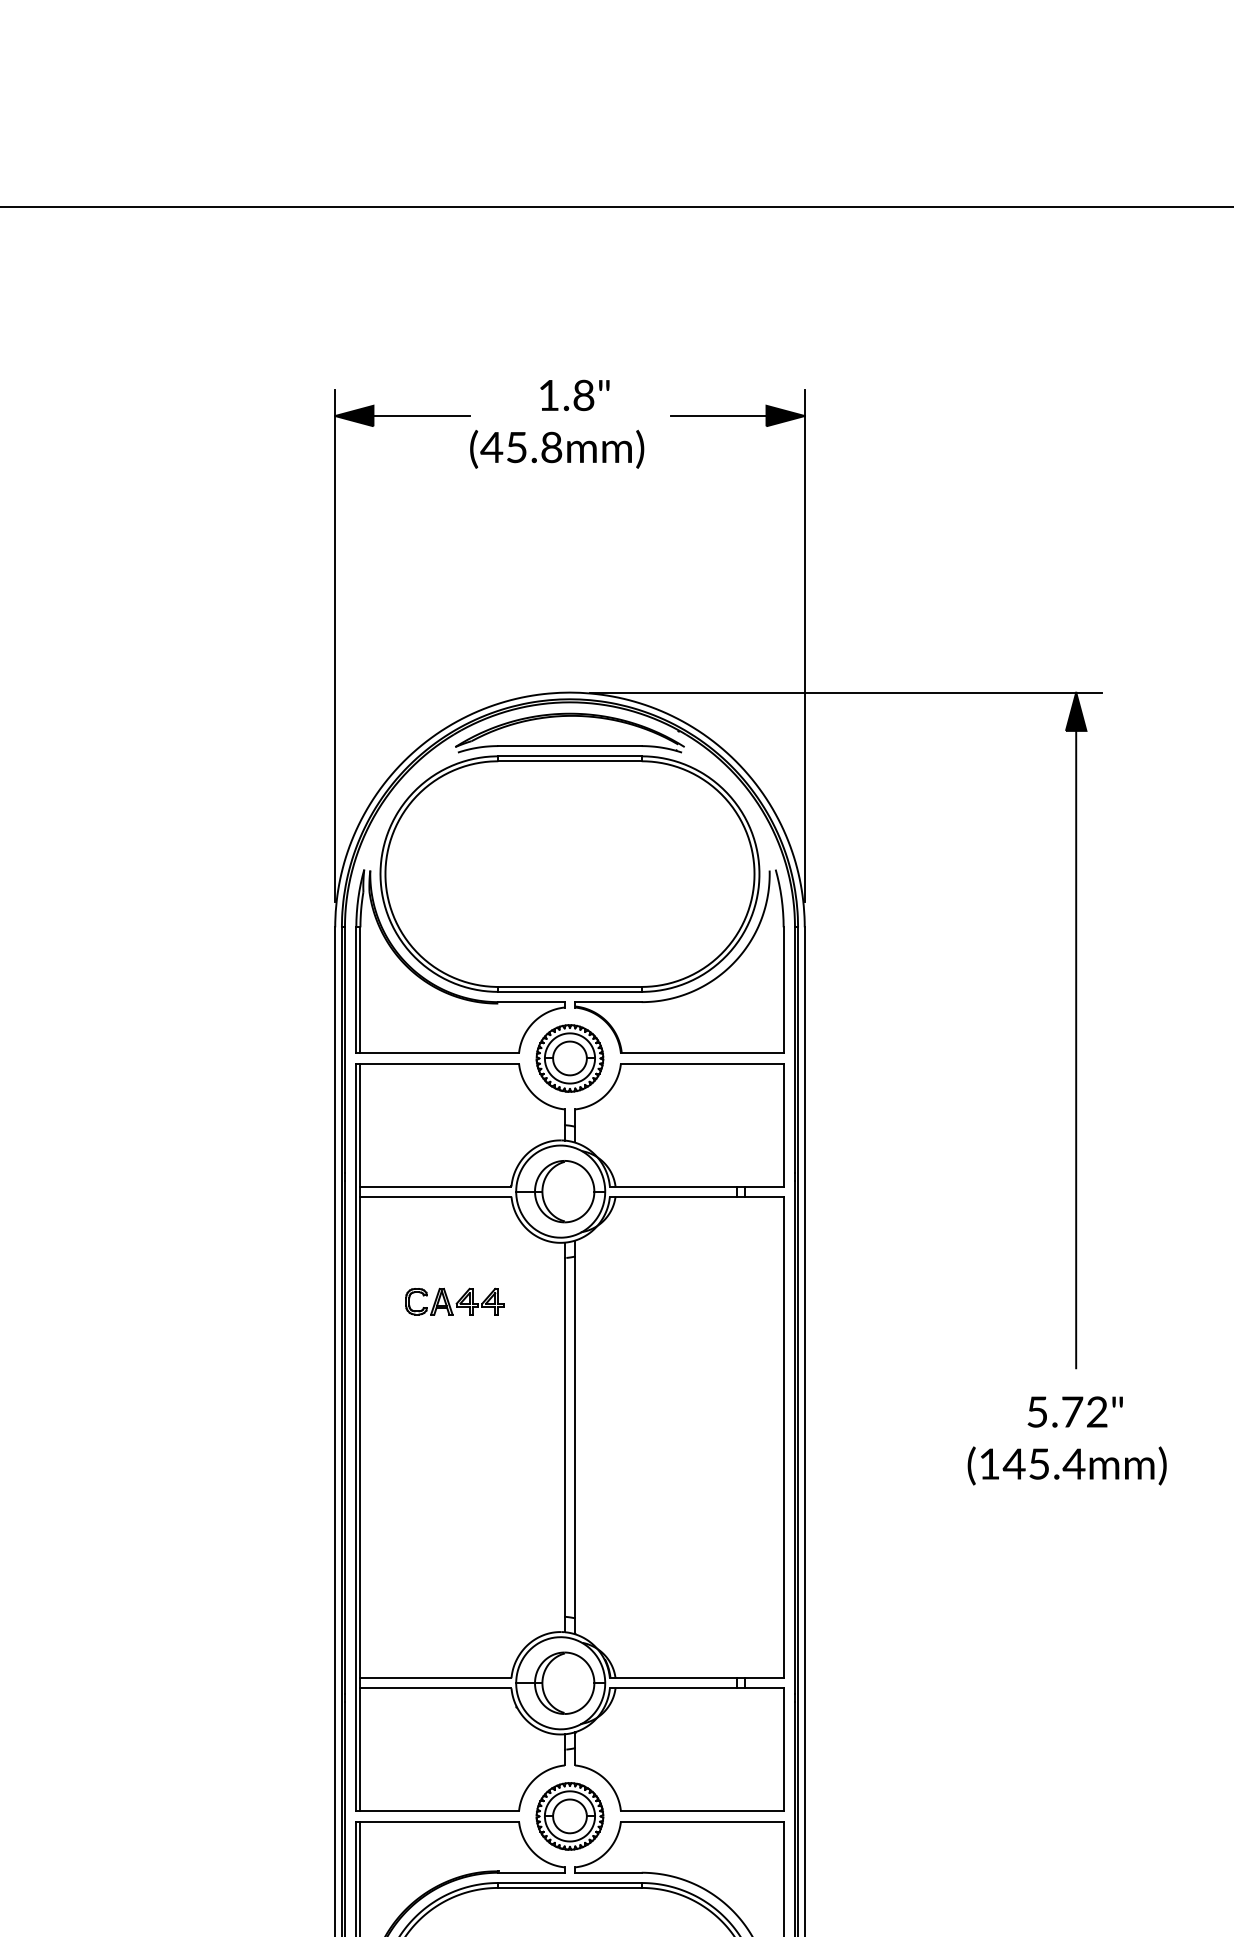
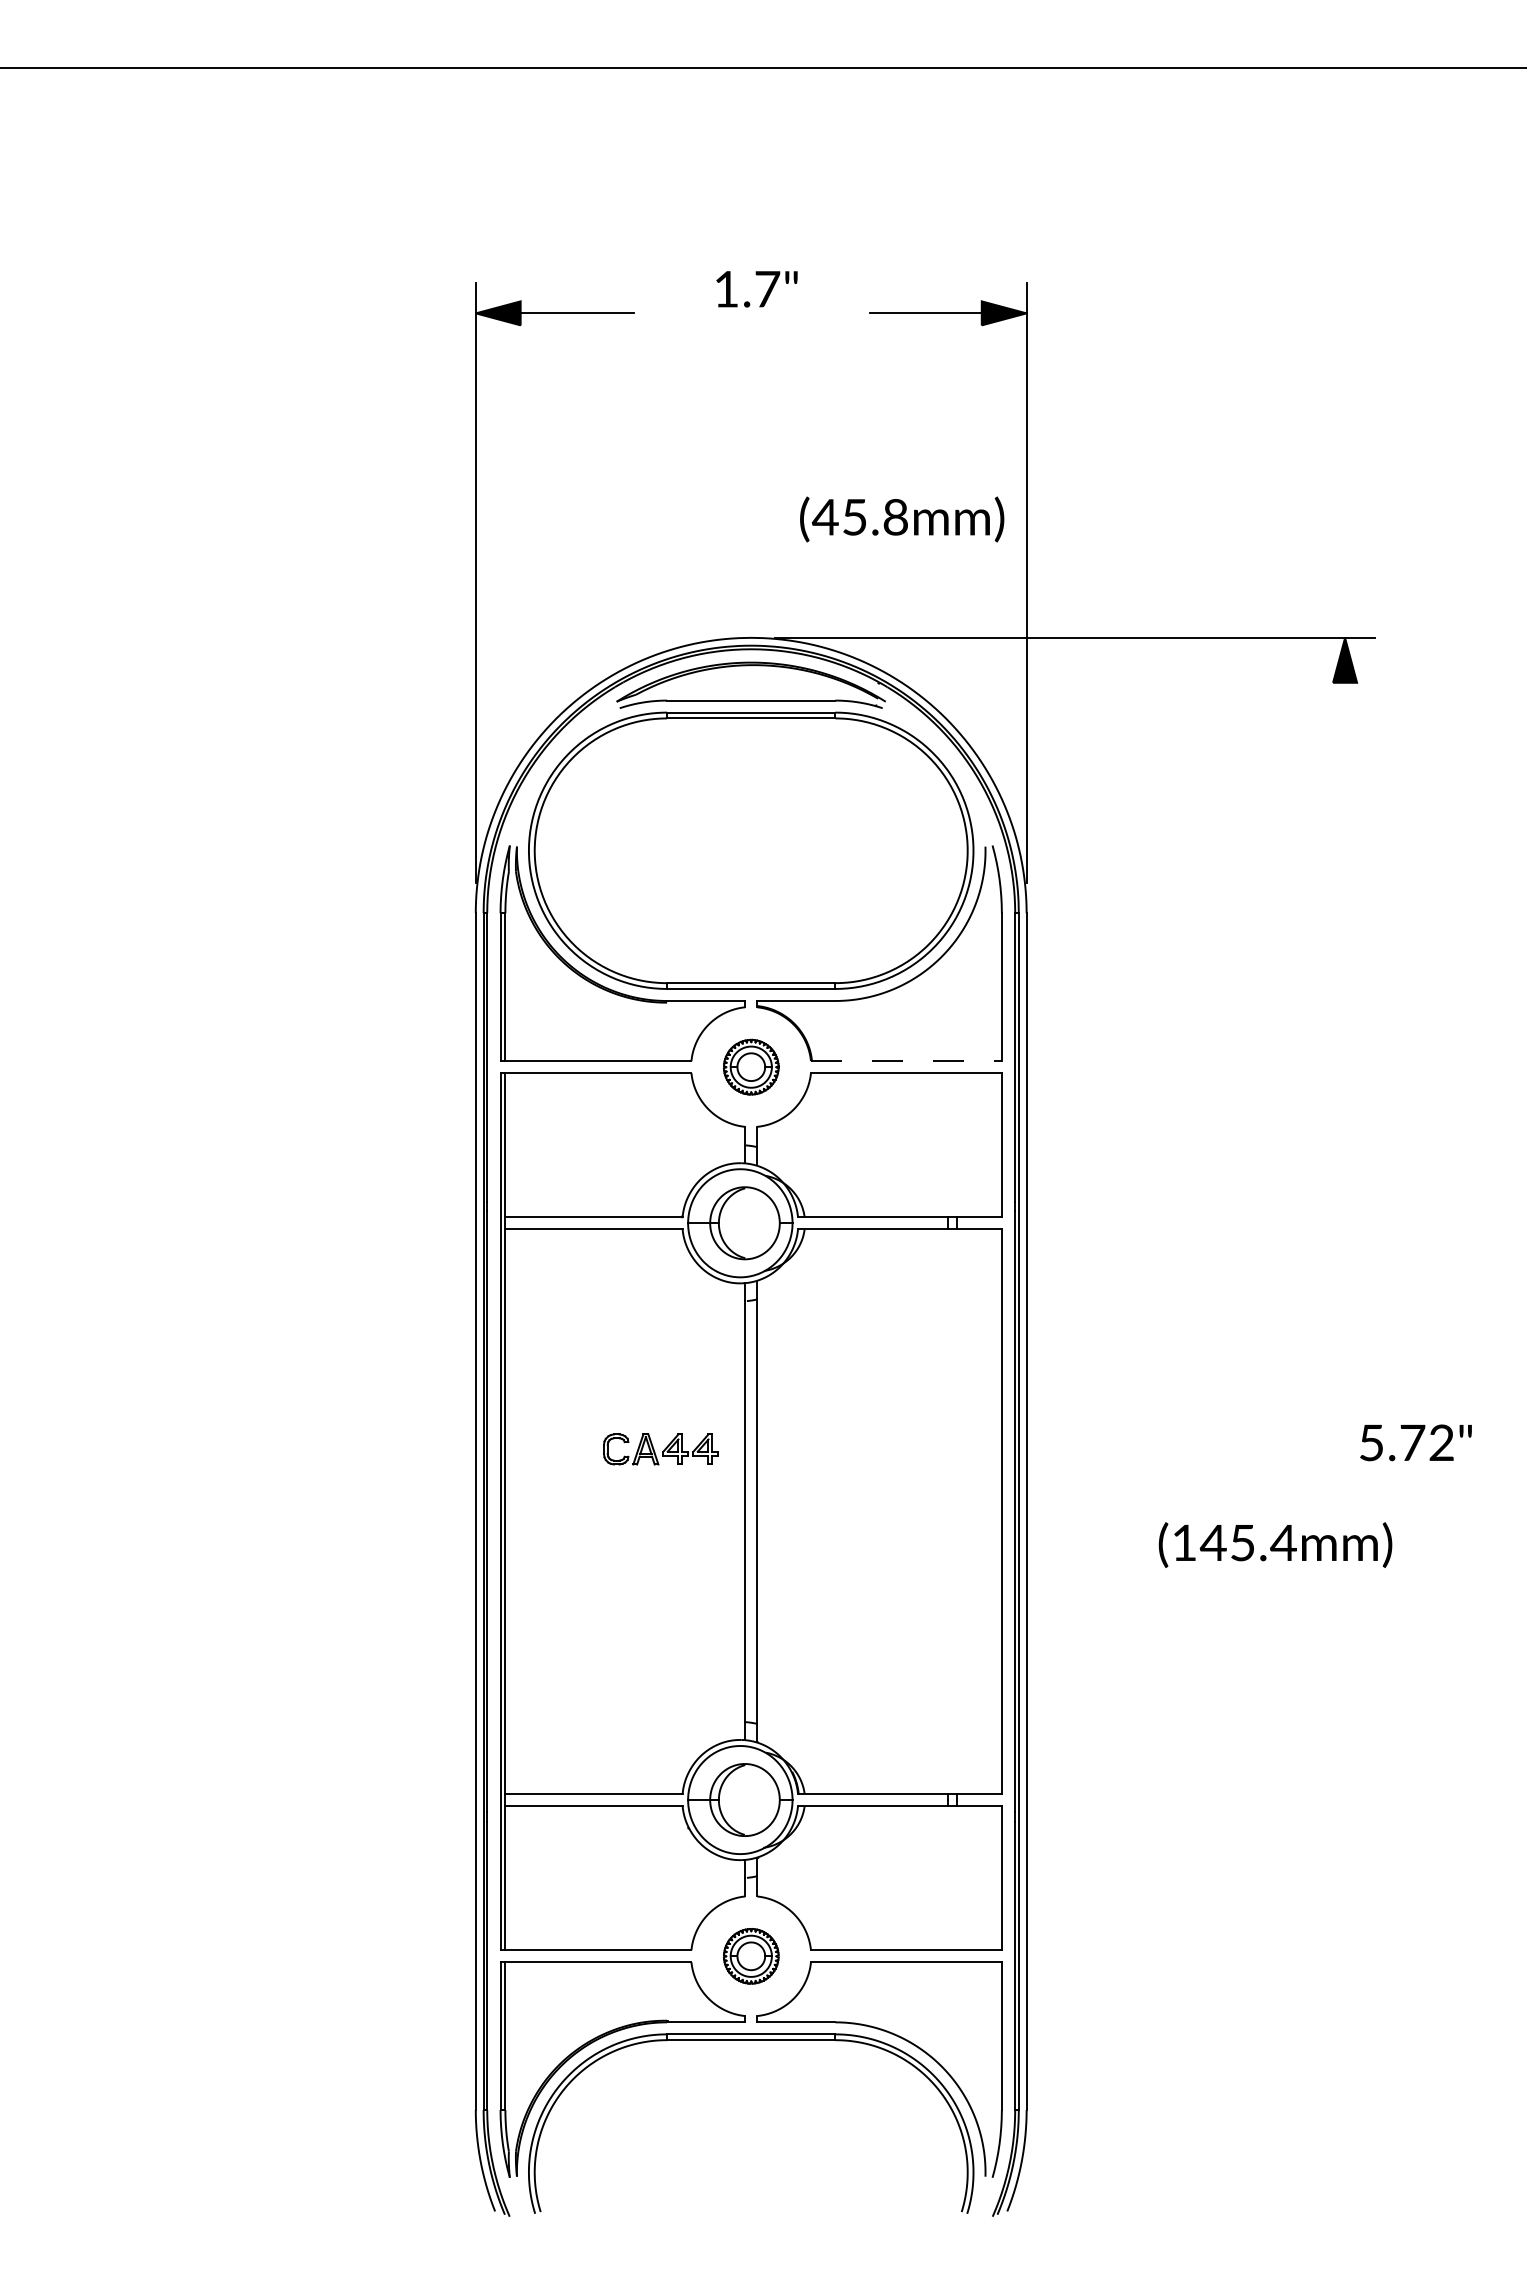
text: (583, 394) -> (767, 288), 1.8" -> 1.7"
text: (557, 449) -> (902, 519), moved
line: (1076, 1029) -> (1345, 1033), removed
line: (702, 1053) -> (906, 1061), solid -> dashed
part: (570, 1058) -> (751, 1067), size x0.7
part: (454, 1301) -> (660, 1449), moved
text: (1074, 1411) -> (1415, 1442), moved
text: (1067, 1465) -> (1275, 1544), moved
part: (570, 1816) -> (751, 1956), size x0.7

